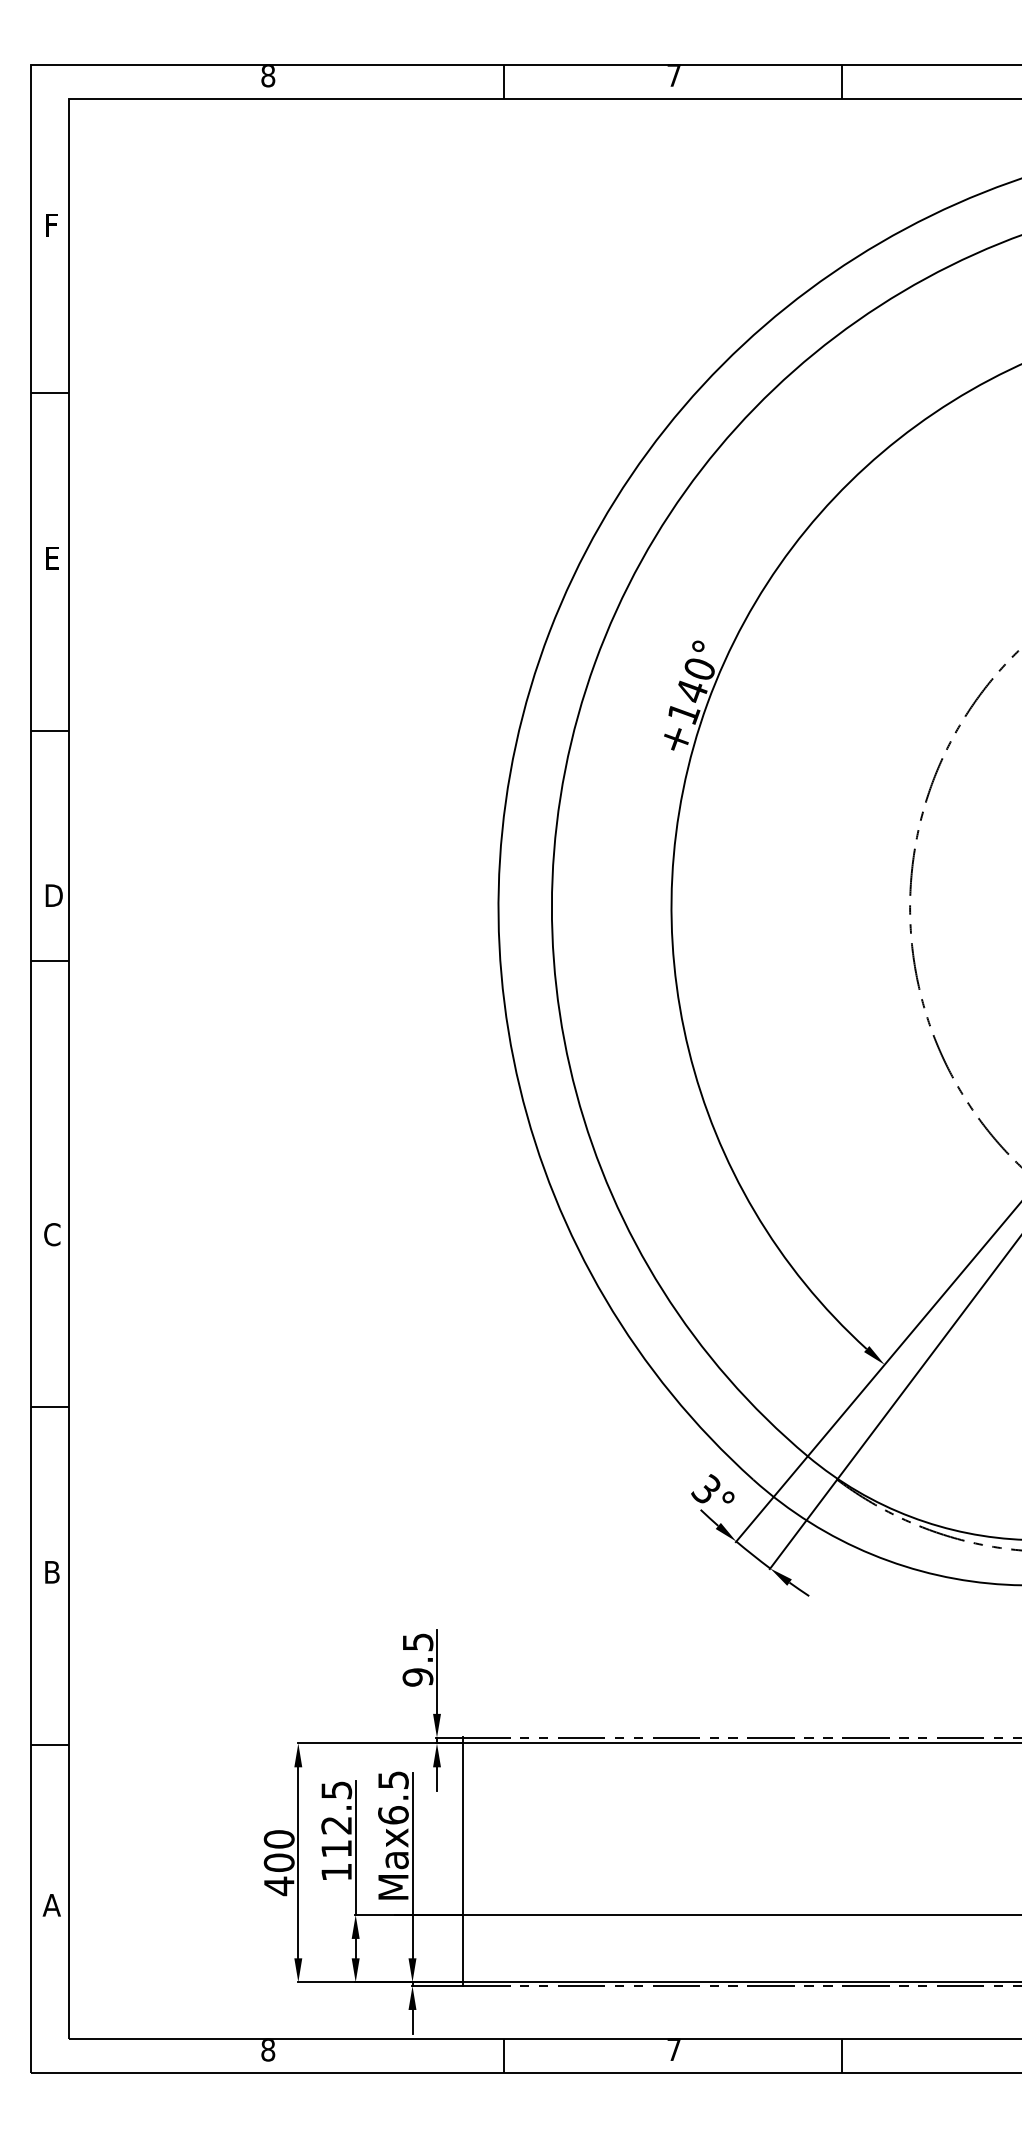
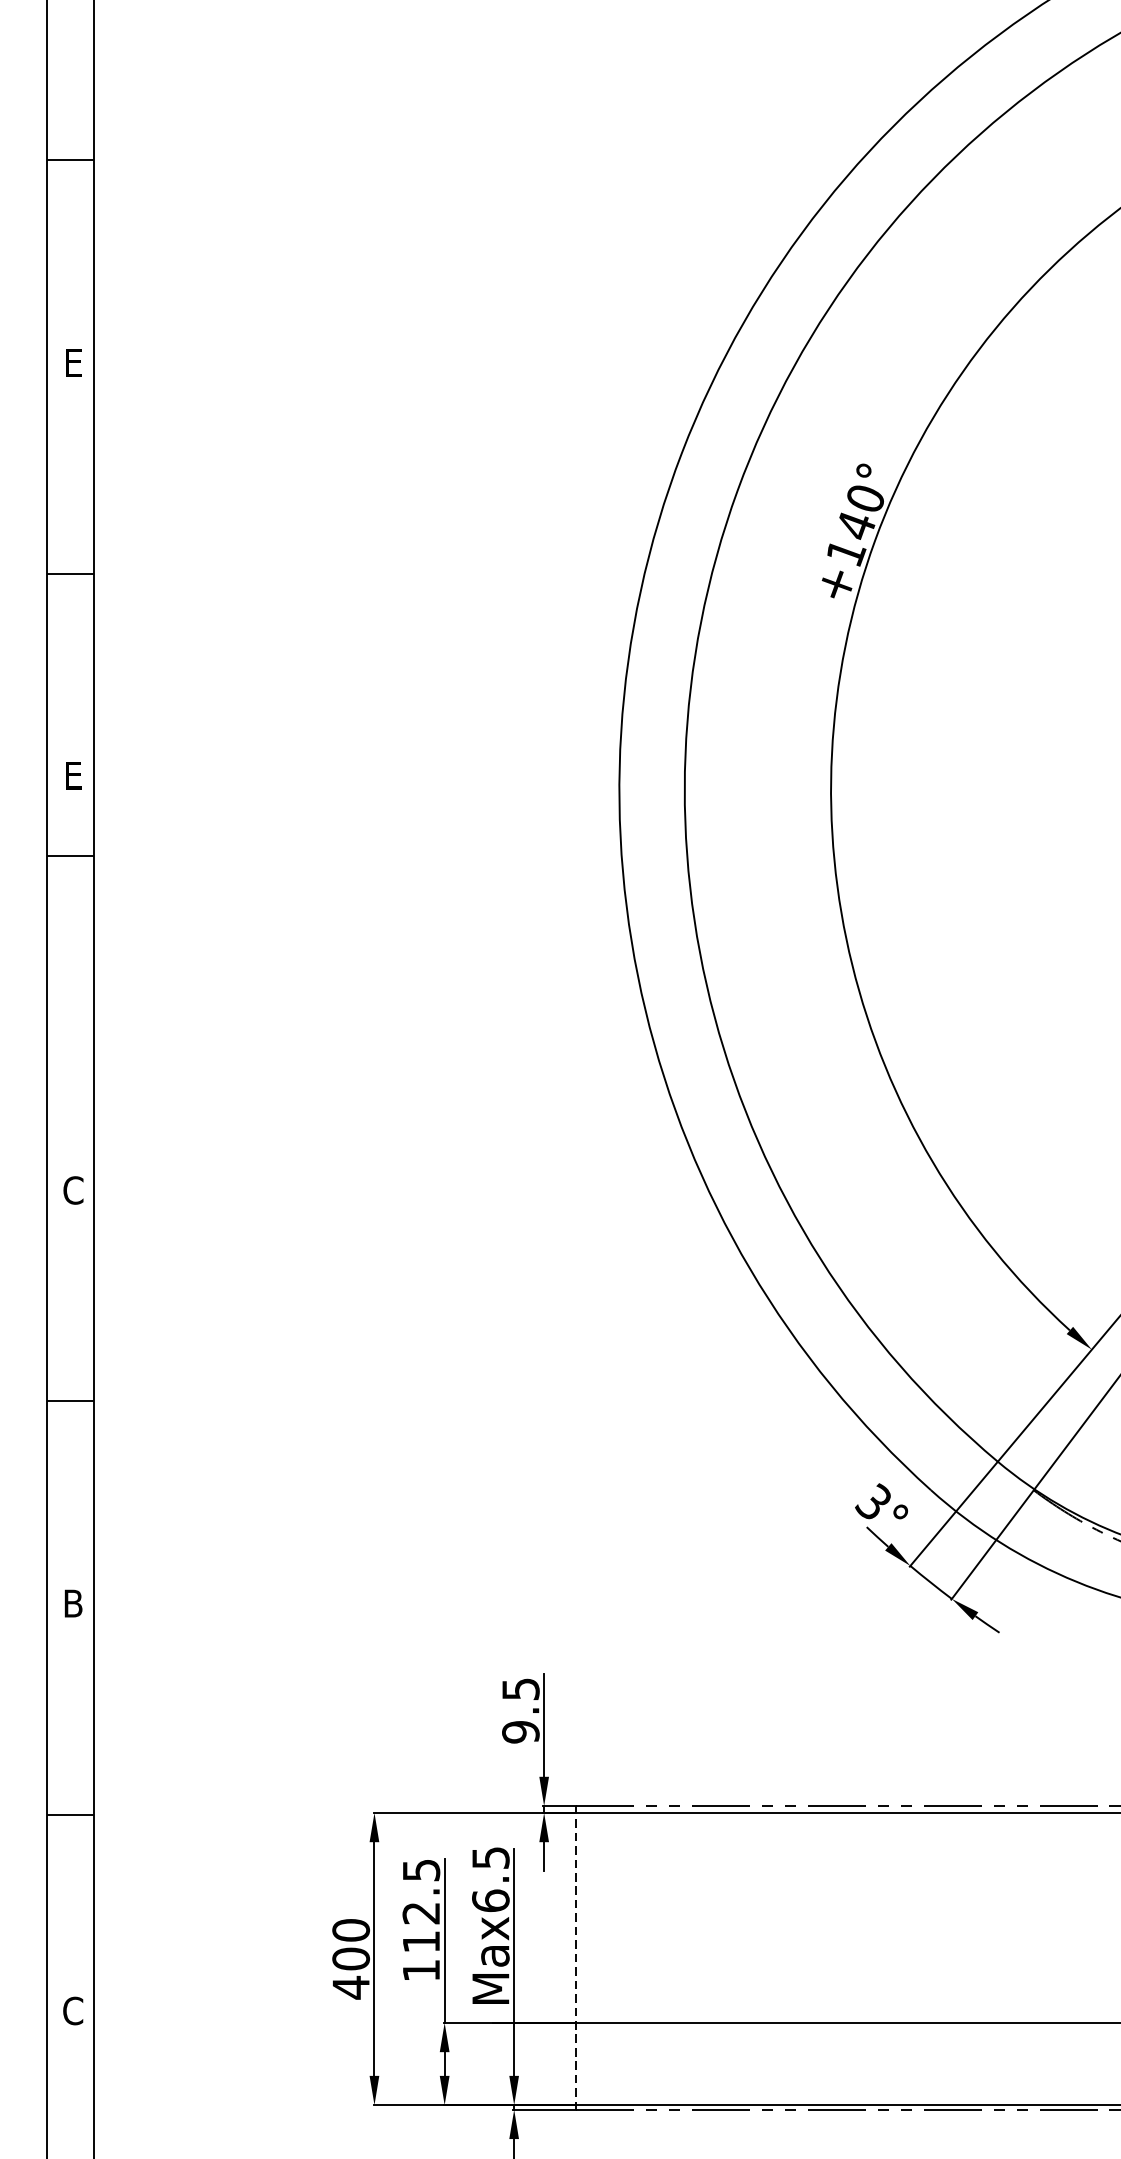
text: (53, 895) -> (74, 775), D -> E
line: (463, 1862) -> (576, 1958), solid -> dashed
text: (51, 1904) -> (72, 2010), A -> C

